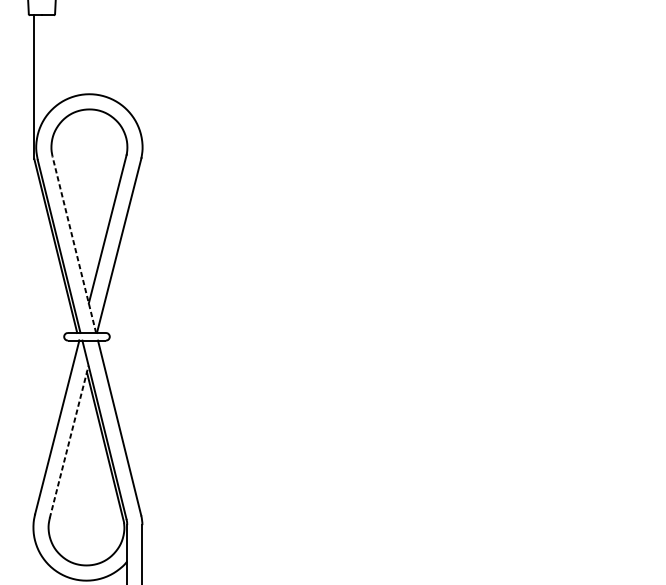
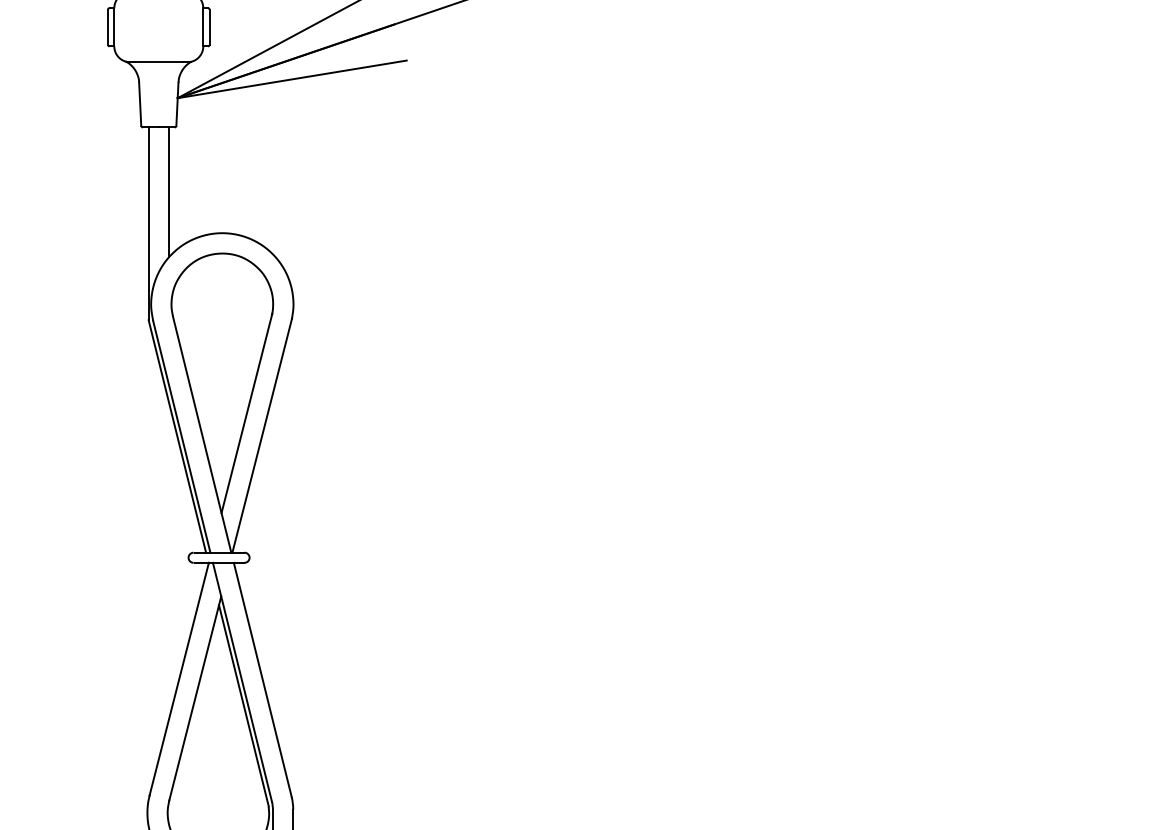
line: (49, 63) -> (168, 192), added
line: (74, 244) -> (202, 434), dashed -> solid
line: (69, 441) -> (195, 698), dashed -> solid

